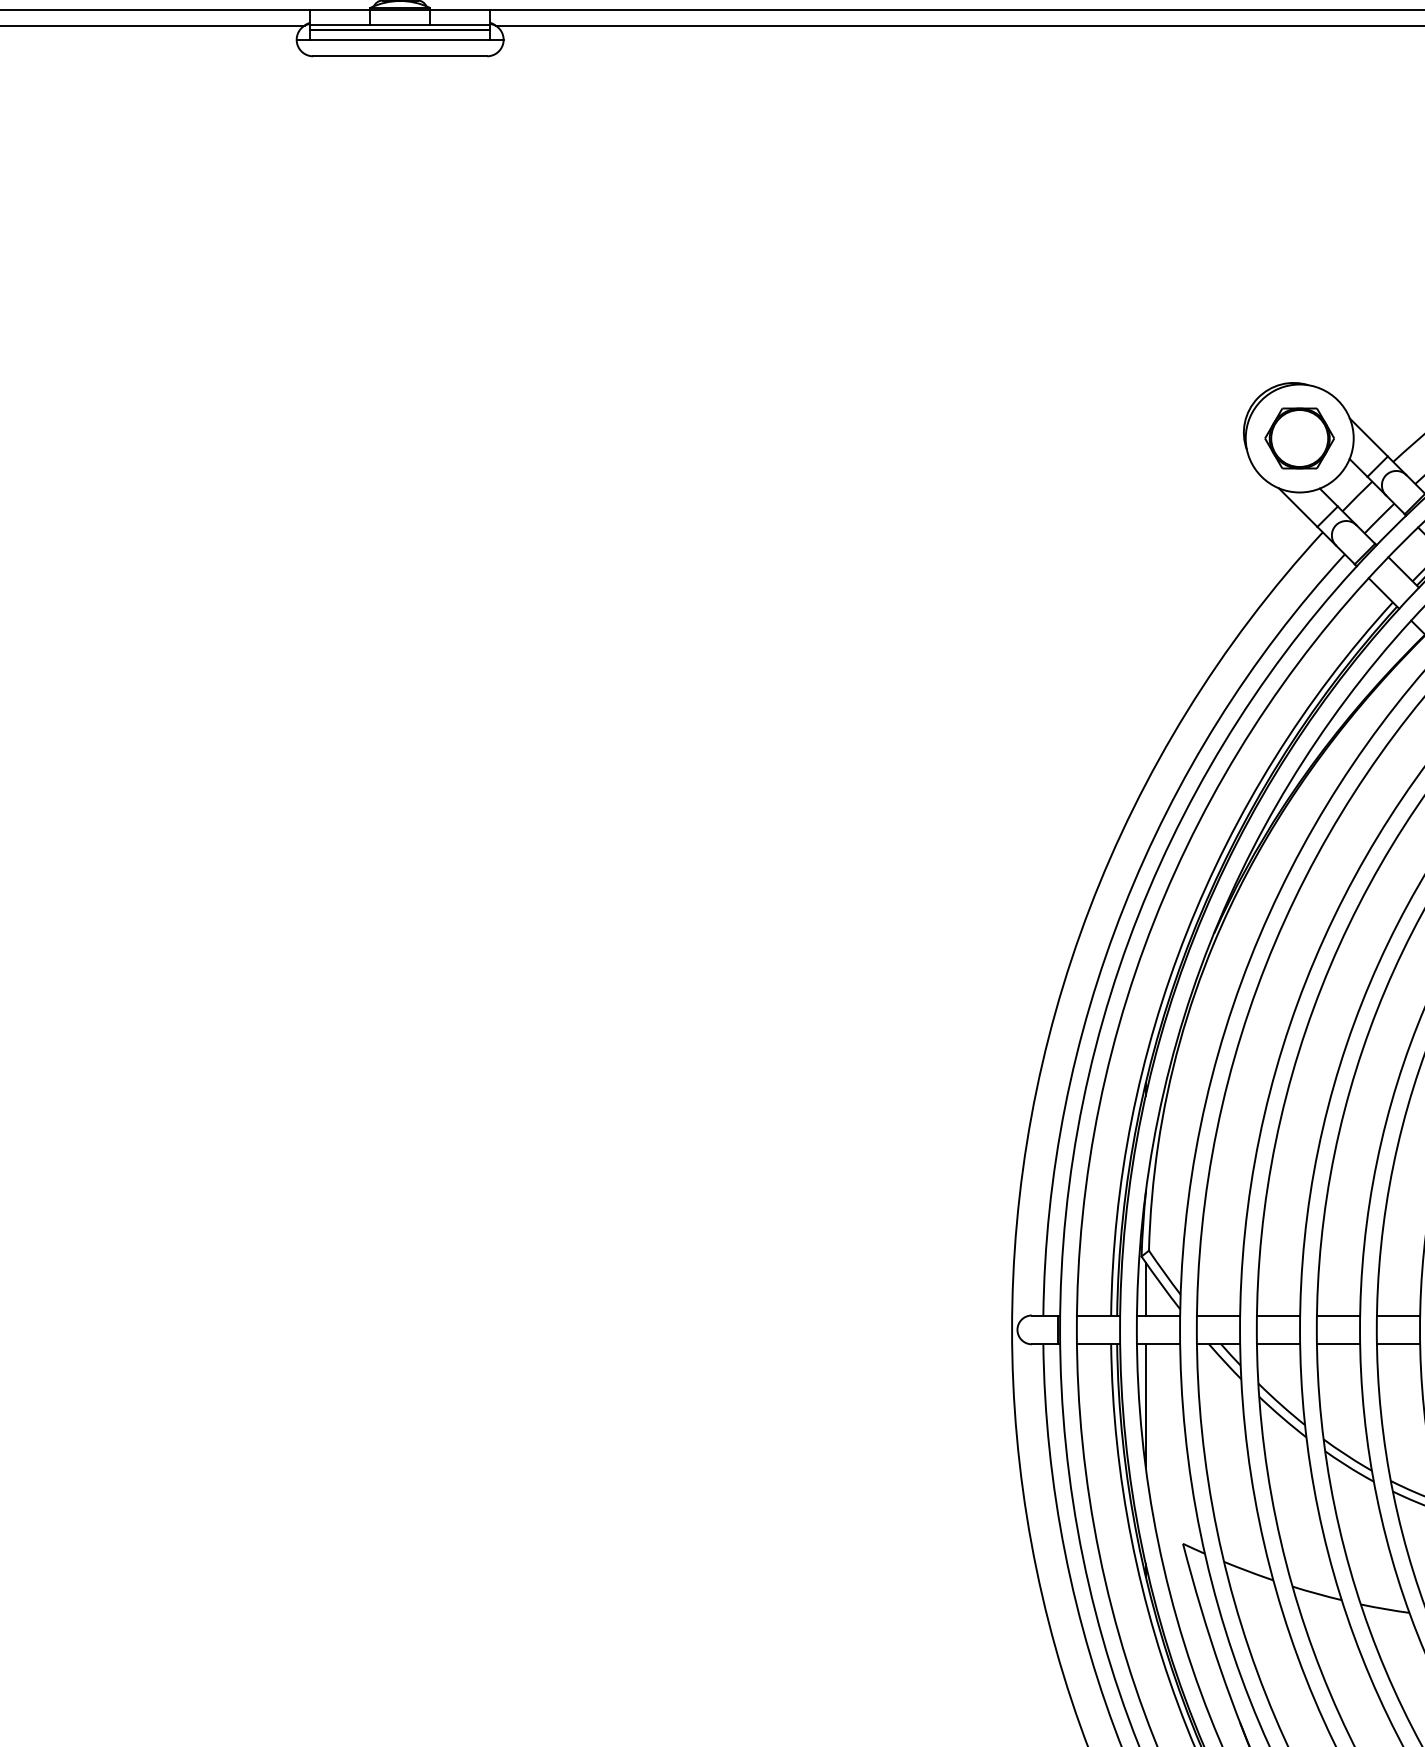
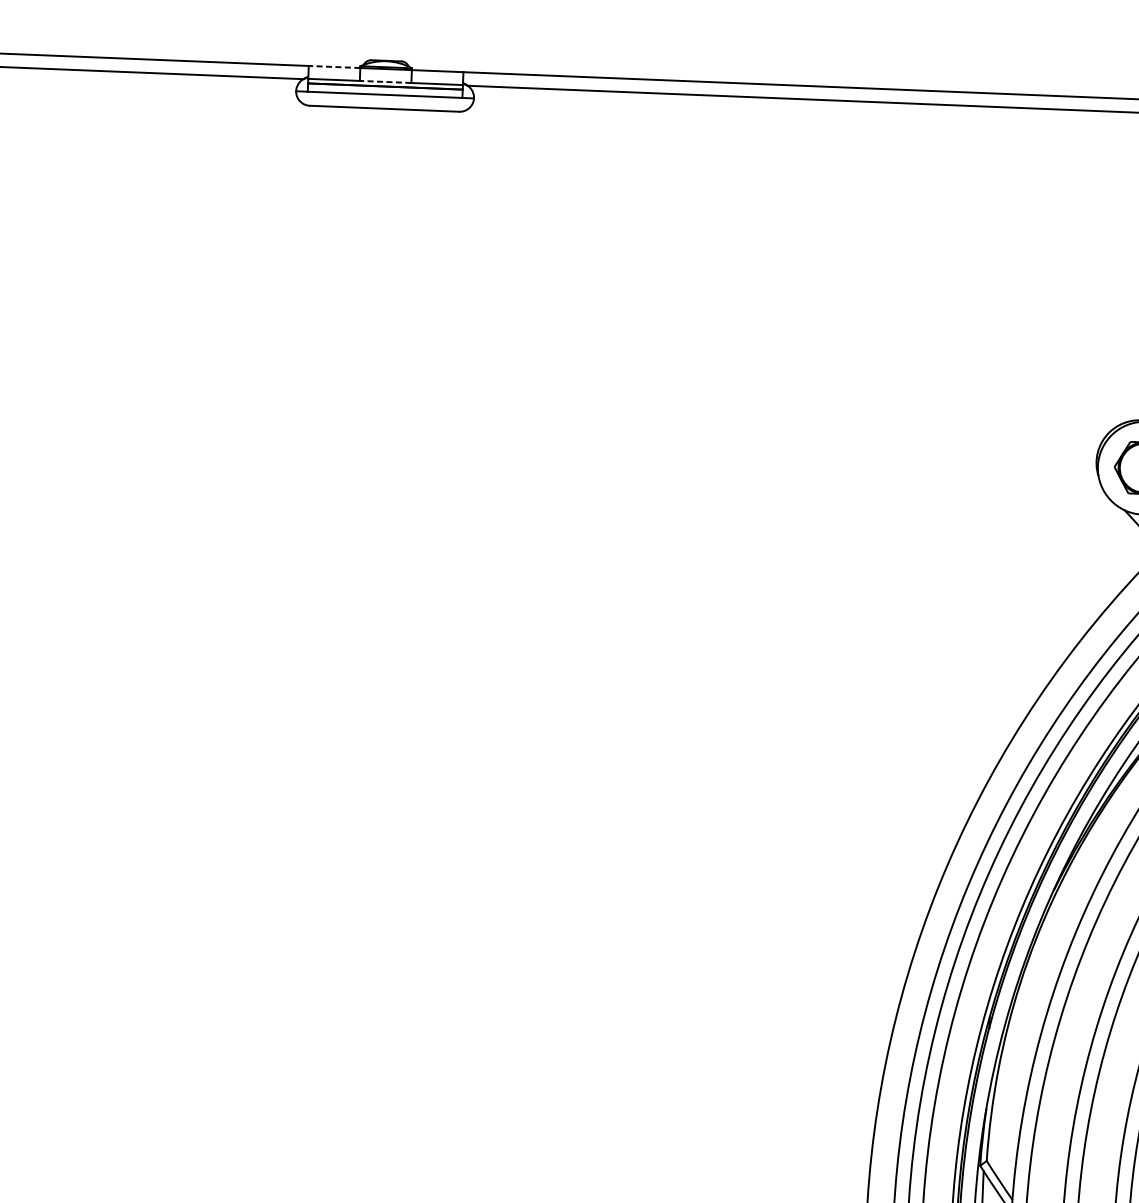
line: (340, 10) -> (334, 67), solid -> dashed
line: (400, 25) -> (385, 82), solid -> dashed

